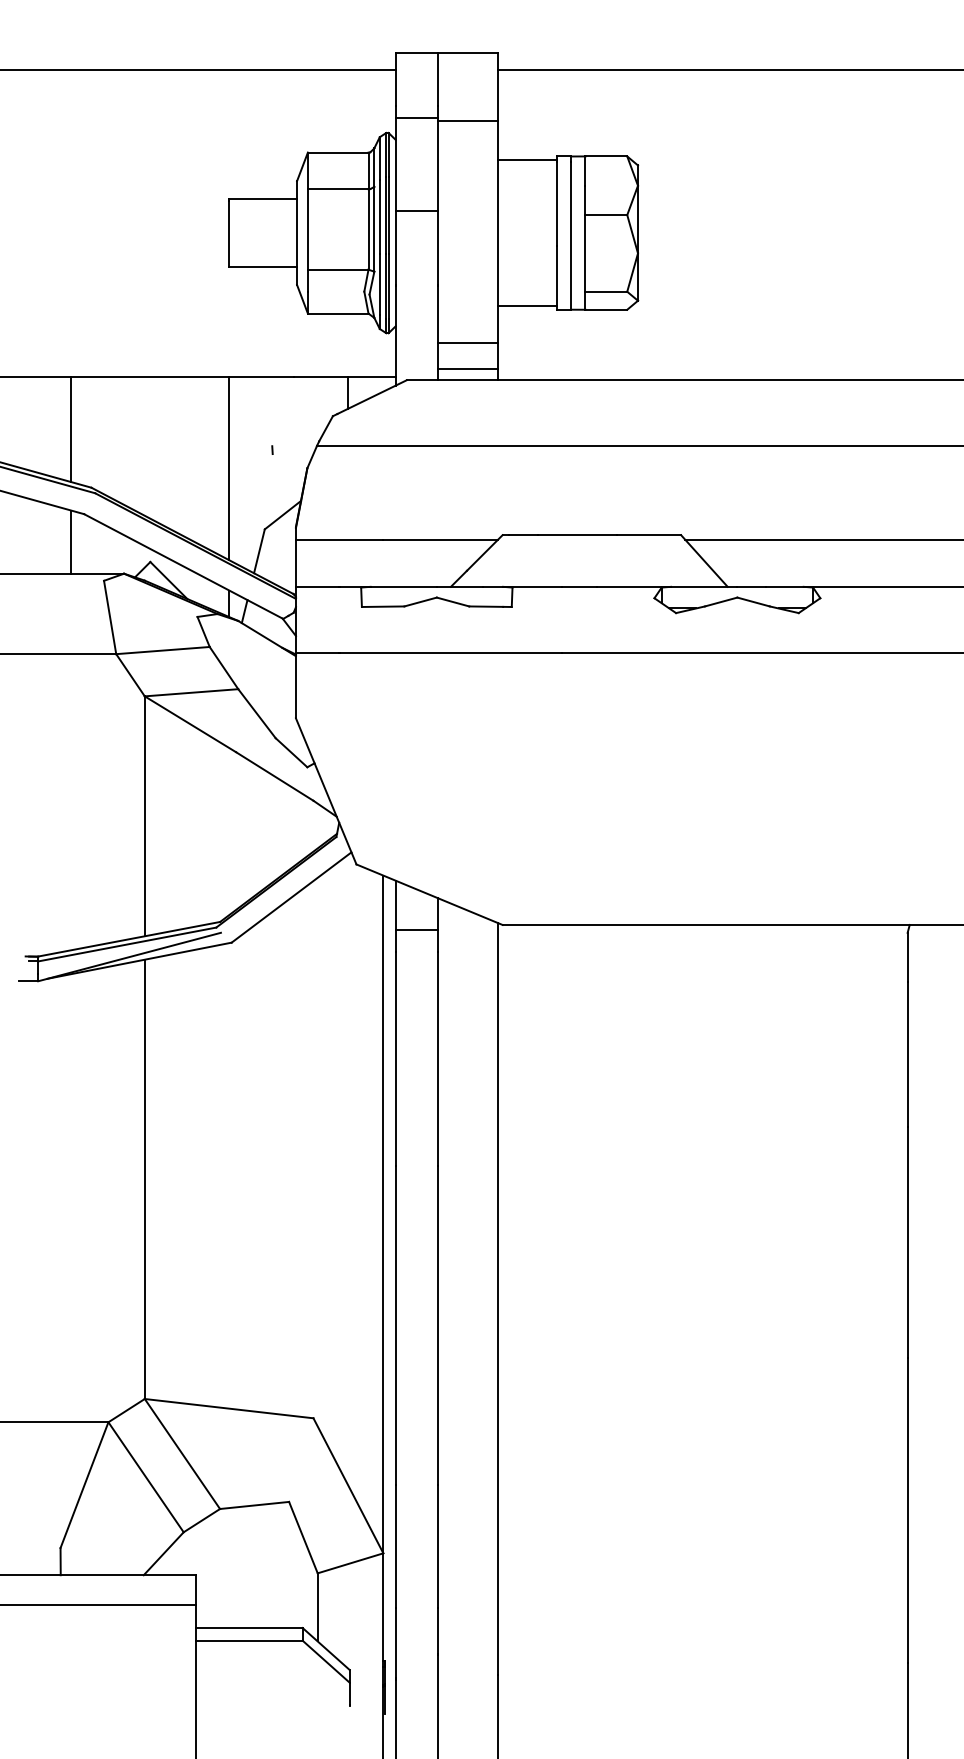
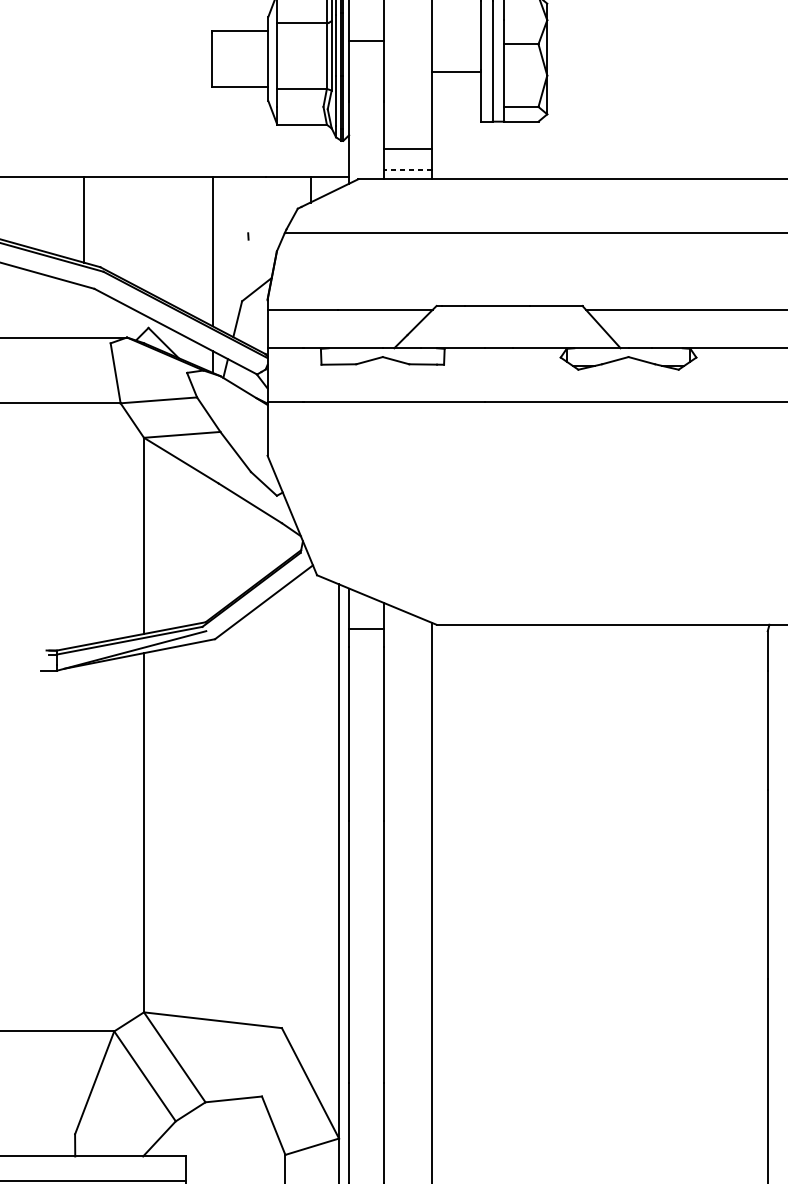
line: (527, 306) -> (456, 72), moved
line: (467, 369) -> (407, 170), solid -> dashed
line: (71, 541) -> (84, 311), removed

